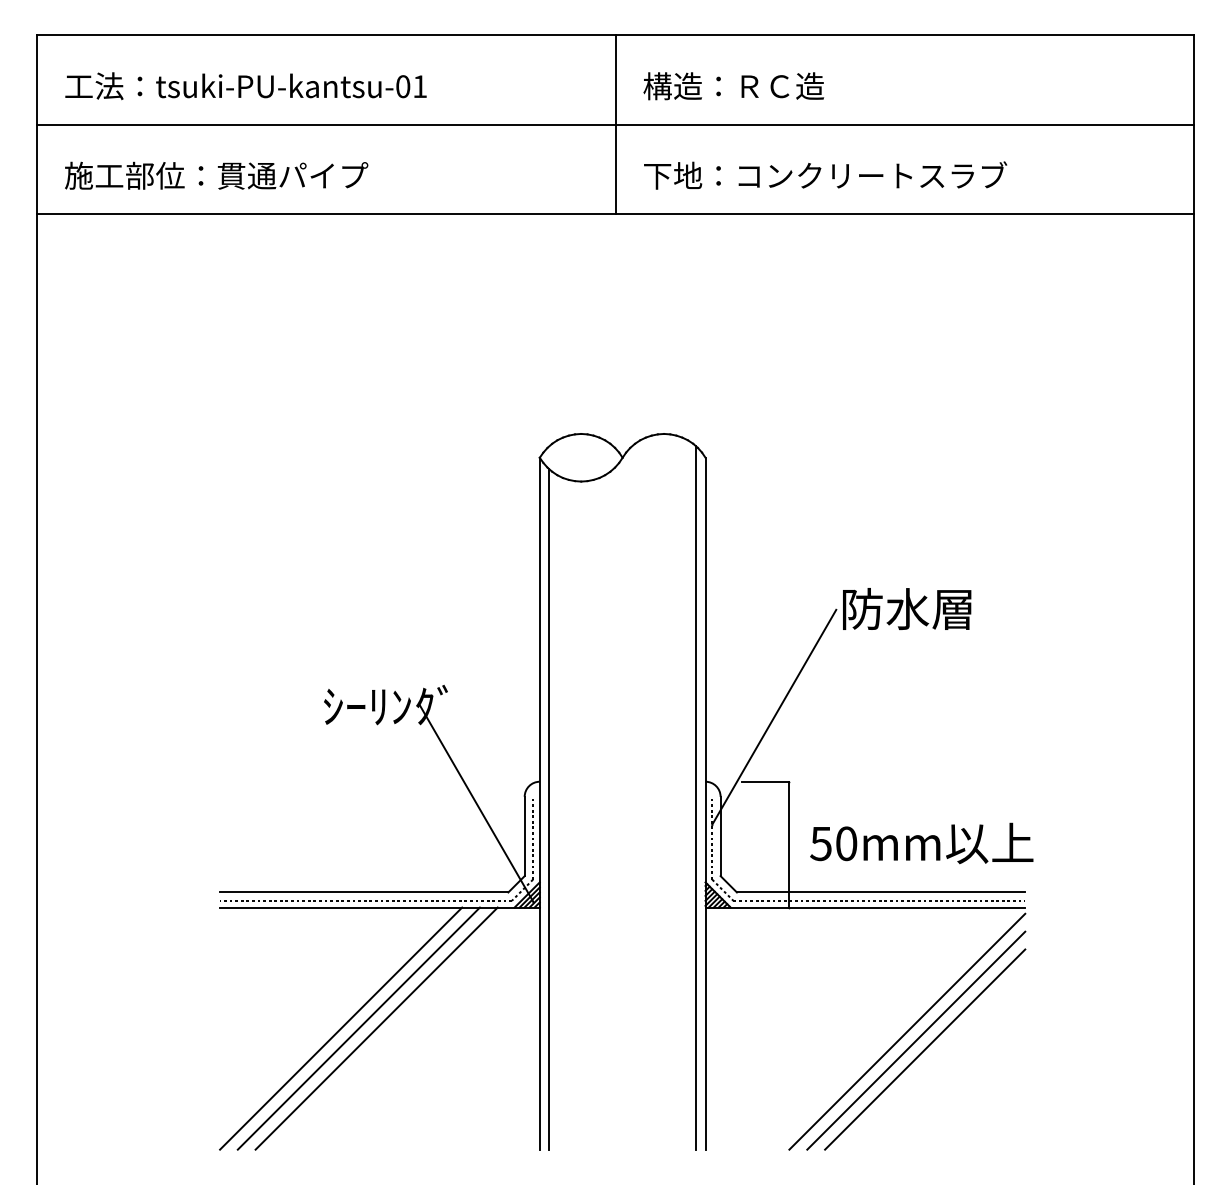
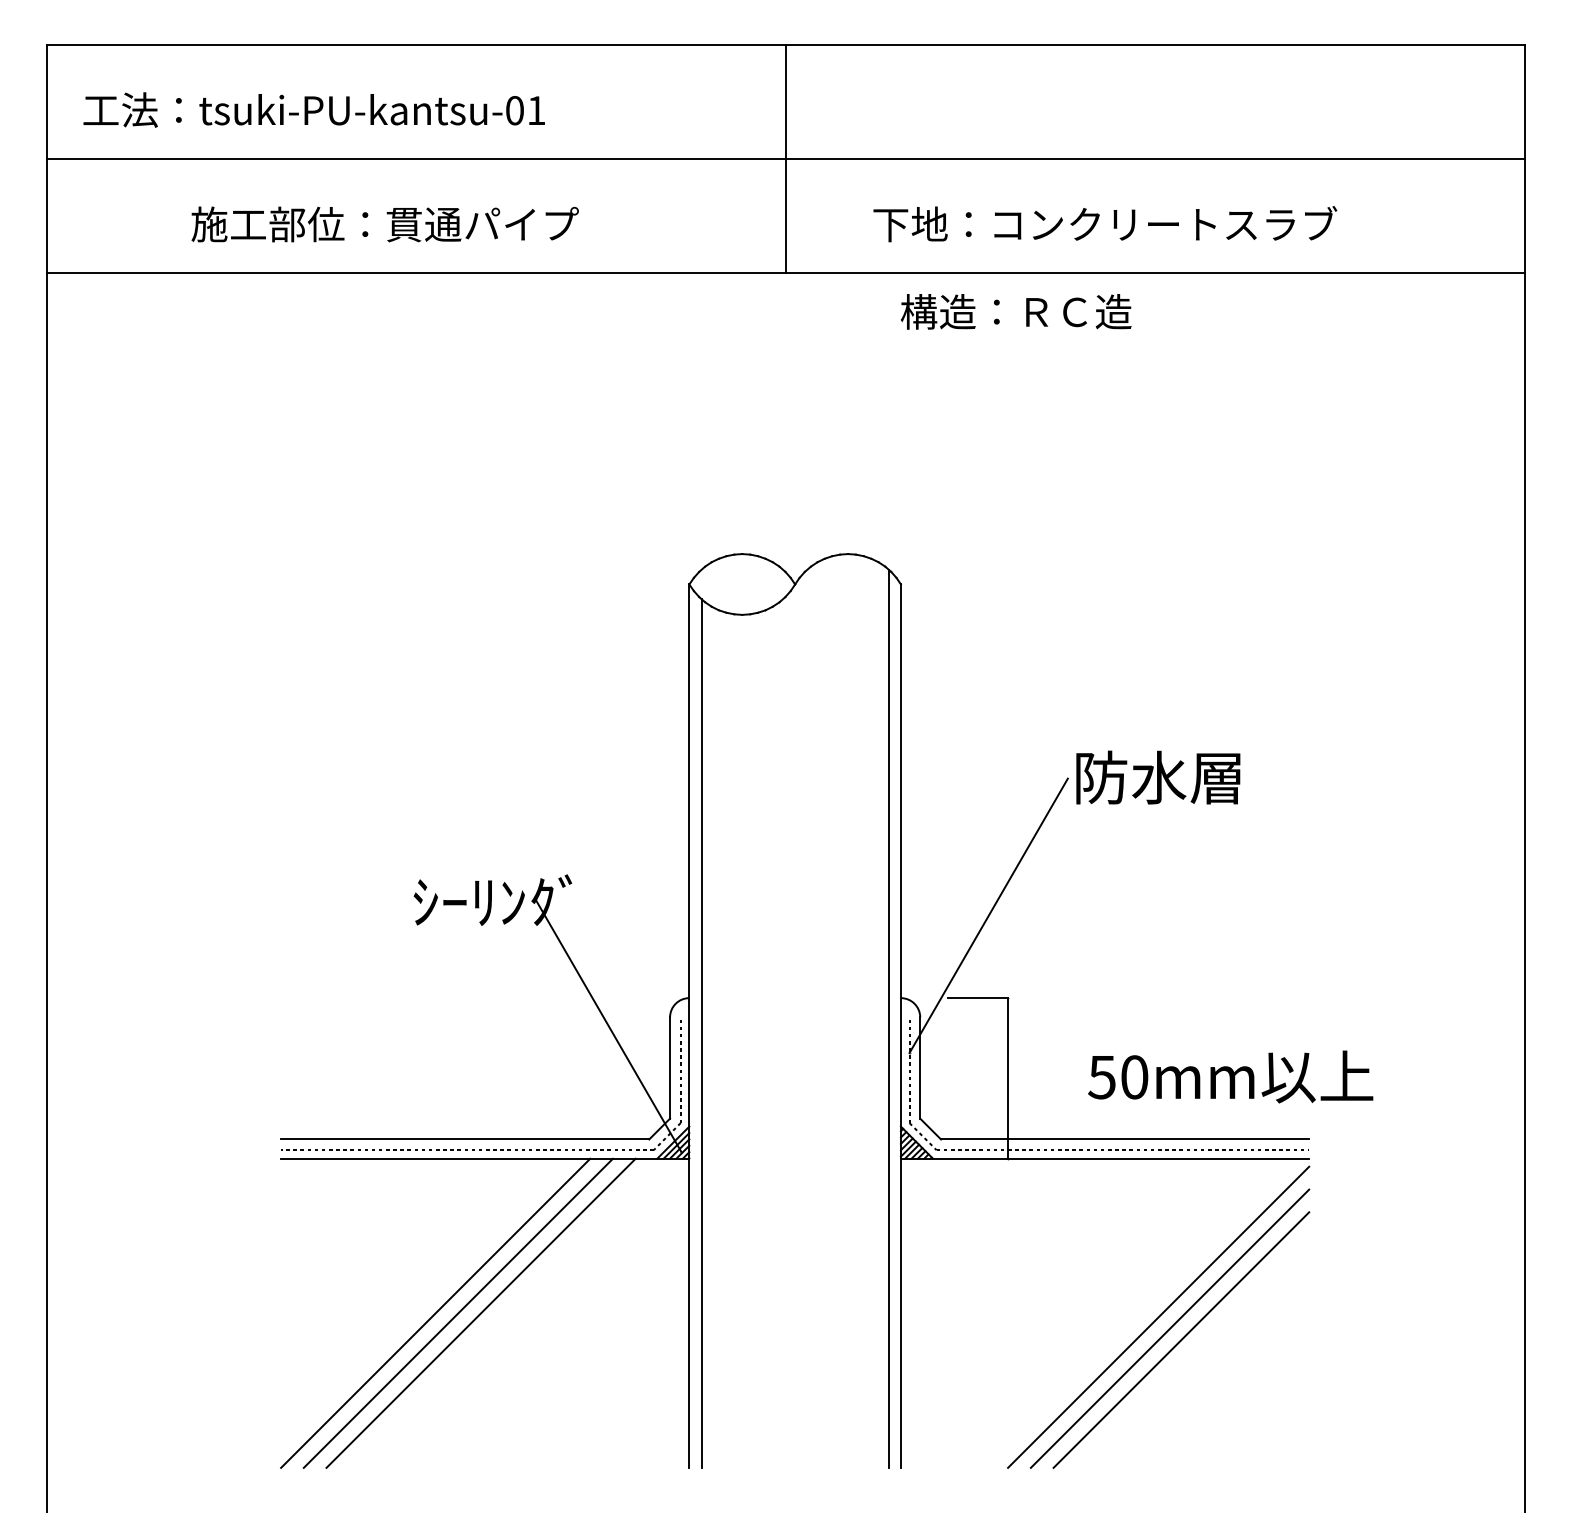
text: (733, 86) -> (1015, 312), moved
text: (216, 175) -> (385, 224), moved
text: (825, 175) -> (1105, 224), moved
text: (921, 843) -> (1230, 1076), moved

